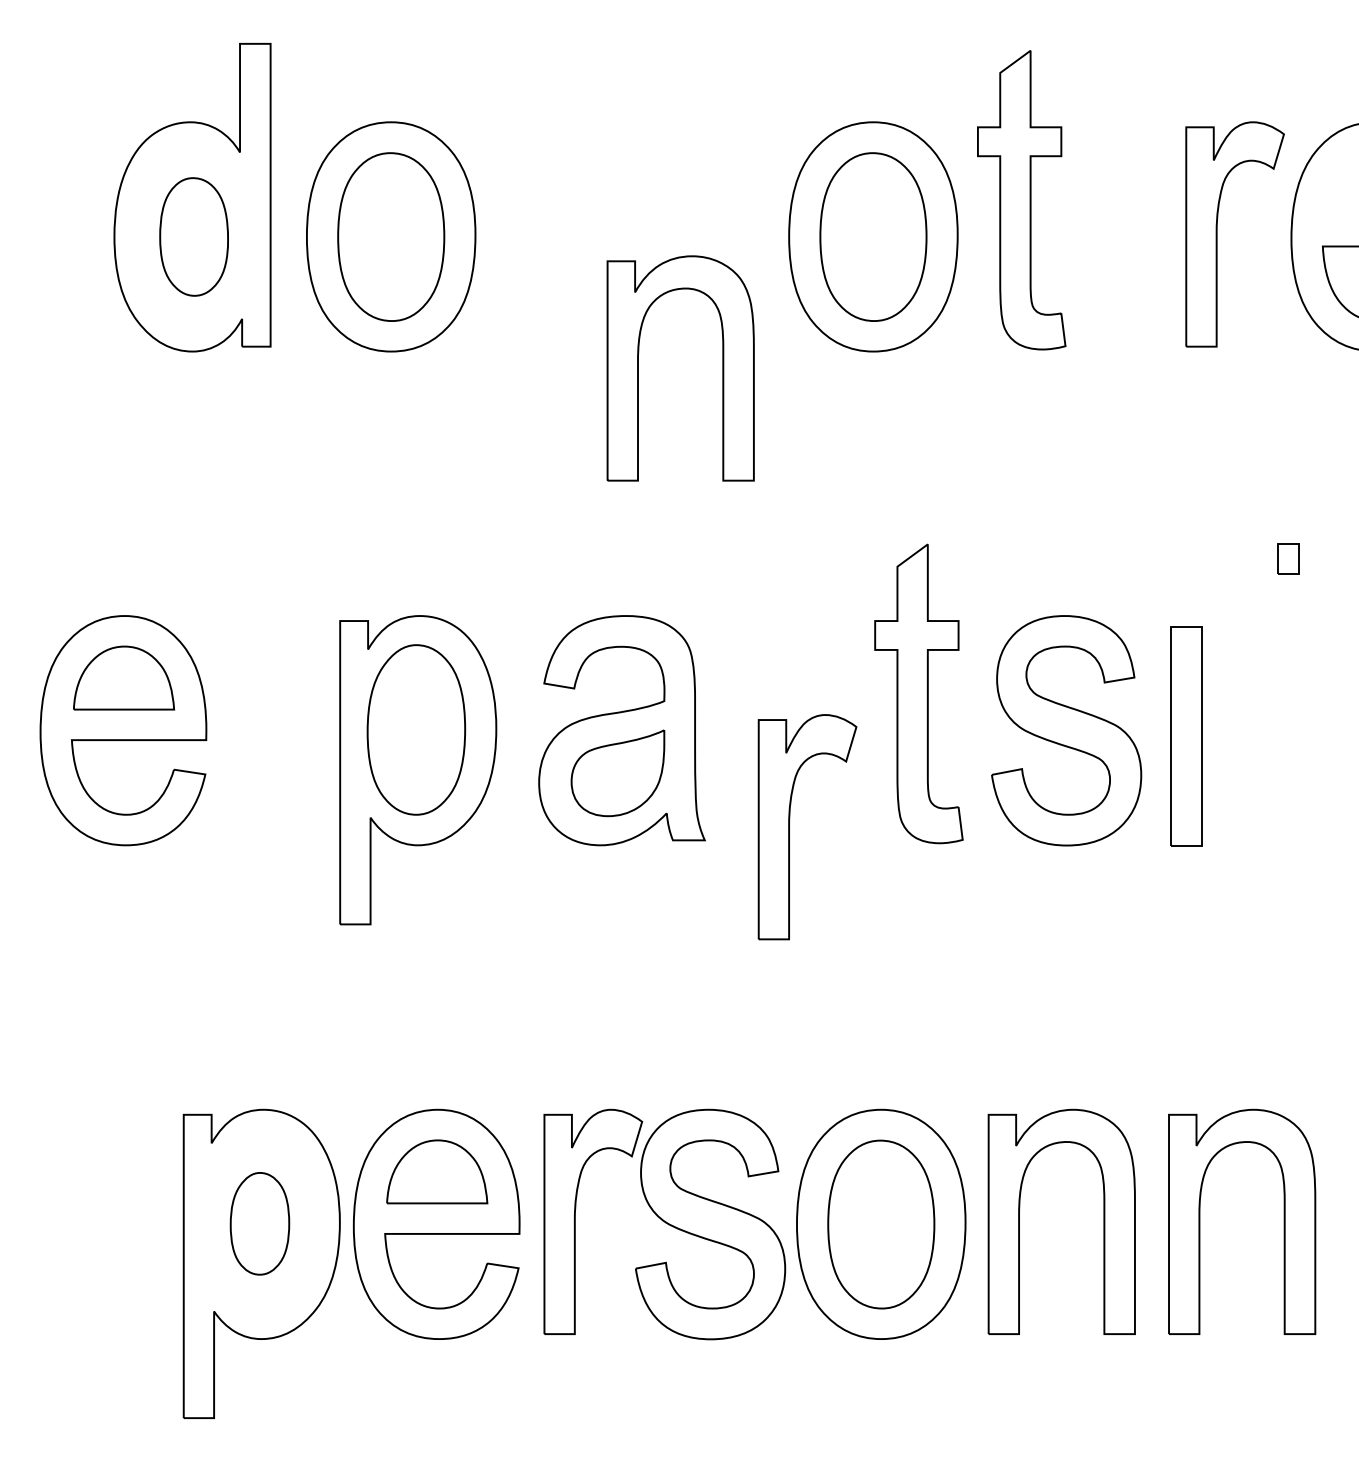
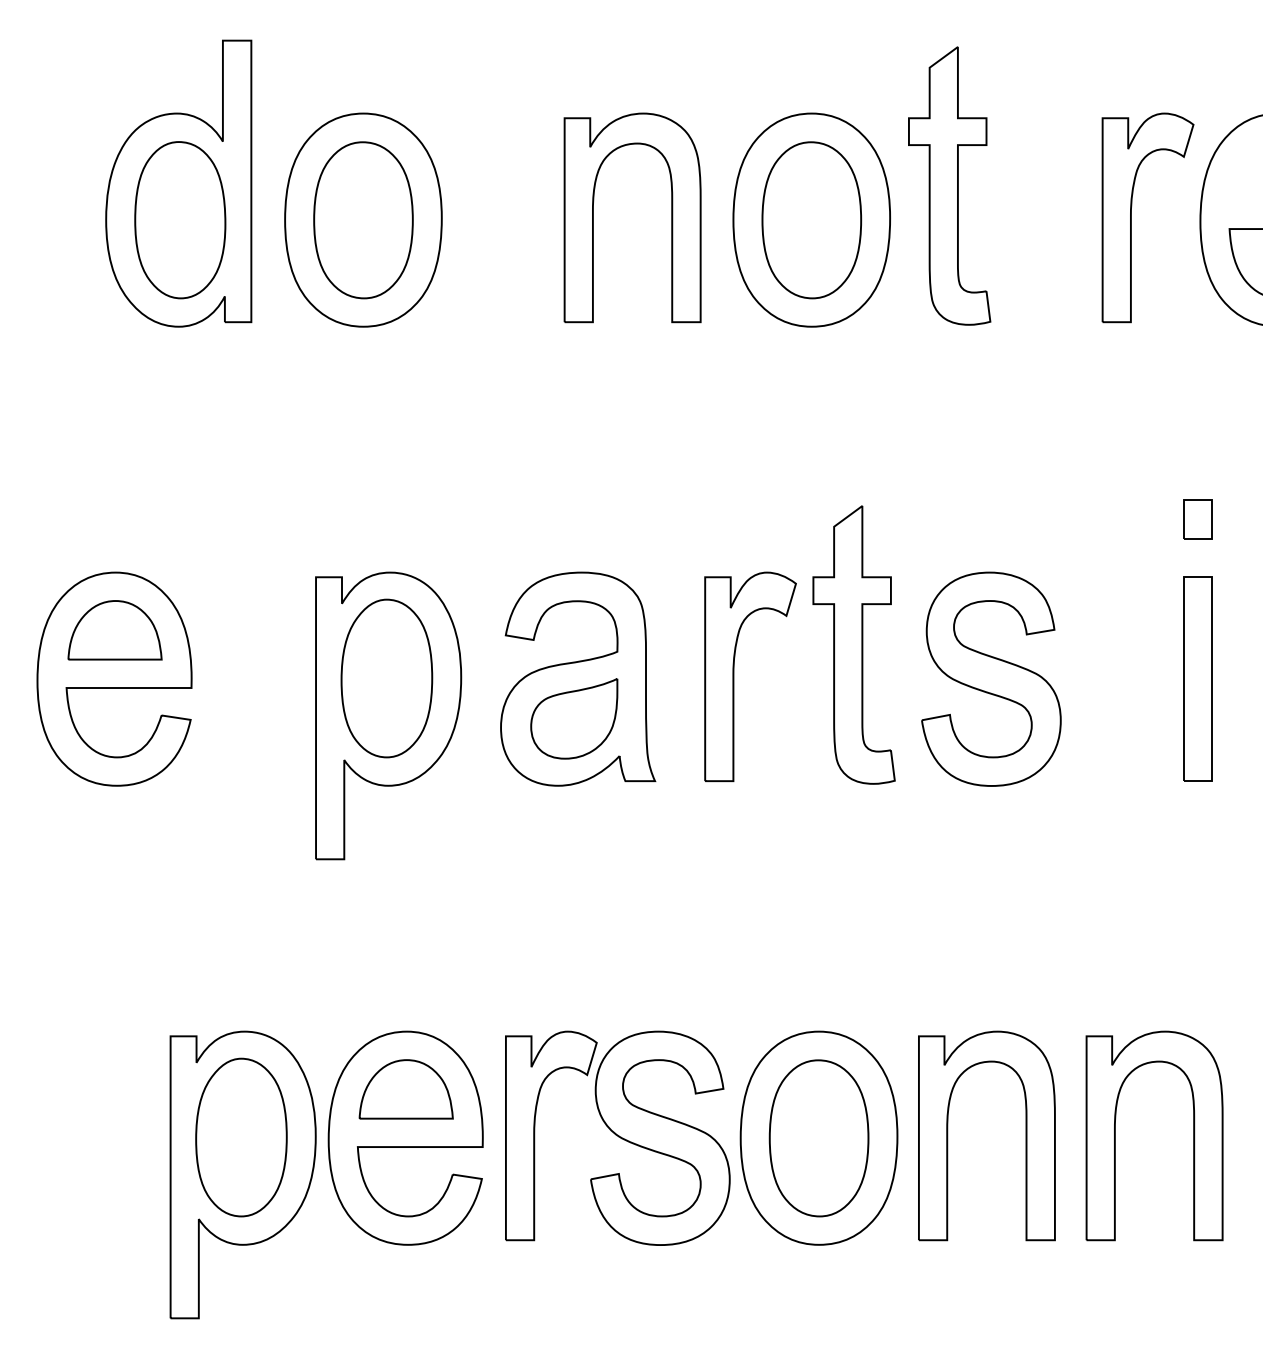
part: (193, 236) -> (179, 219), size x1.43
part: (638, 368) -> (593, 217), moved
part: (1288, 558) -> (1197, 519), size x1.43
part: (1186, 736) -> (1197, 679), moved
part: (789, 827) -> (733, 677), moved
part: (259, 1223) -> (241, 1137), size x1.67

